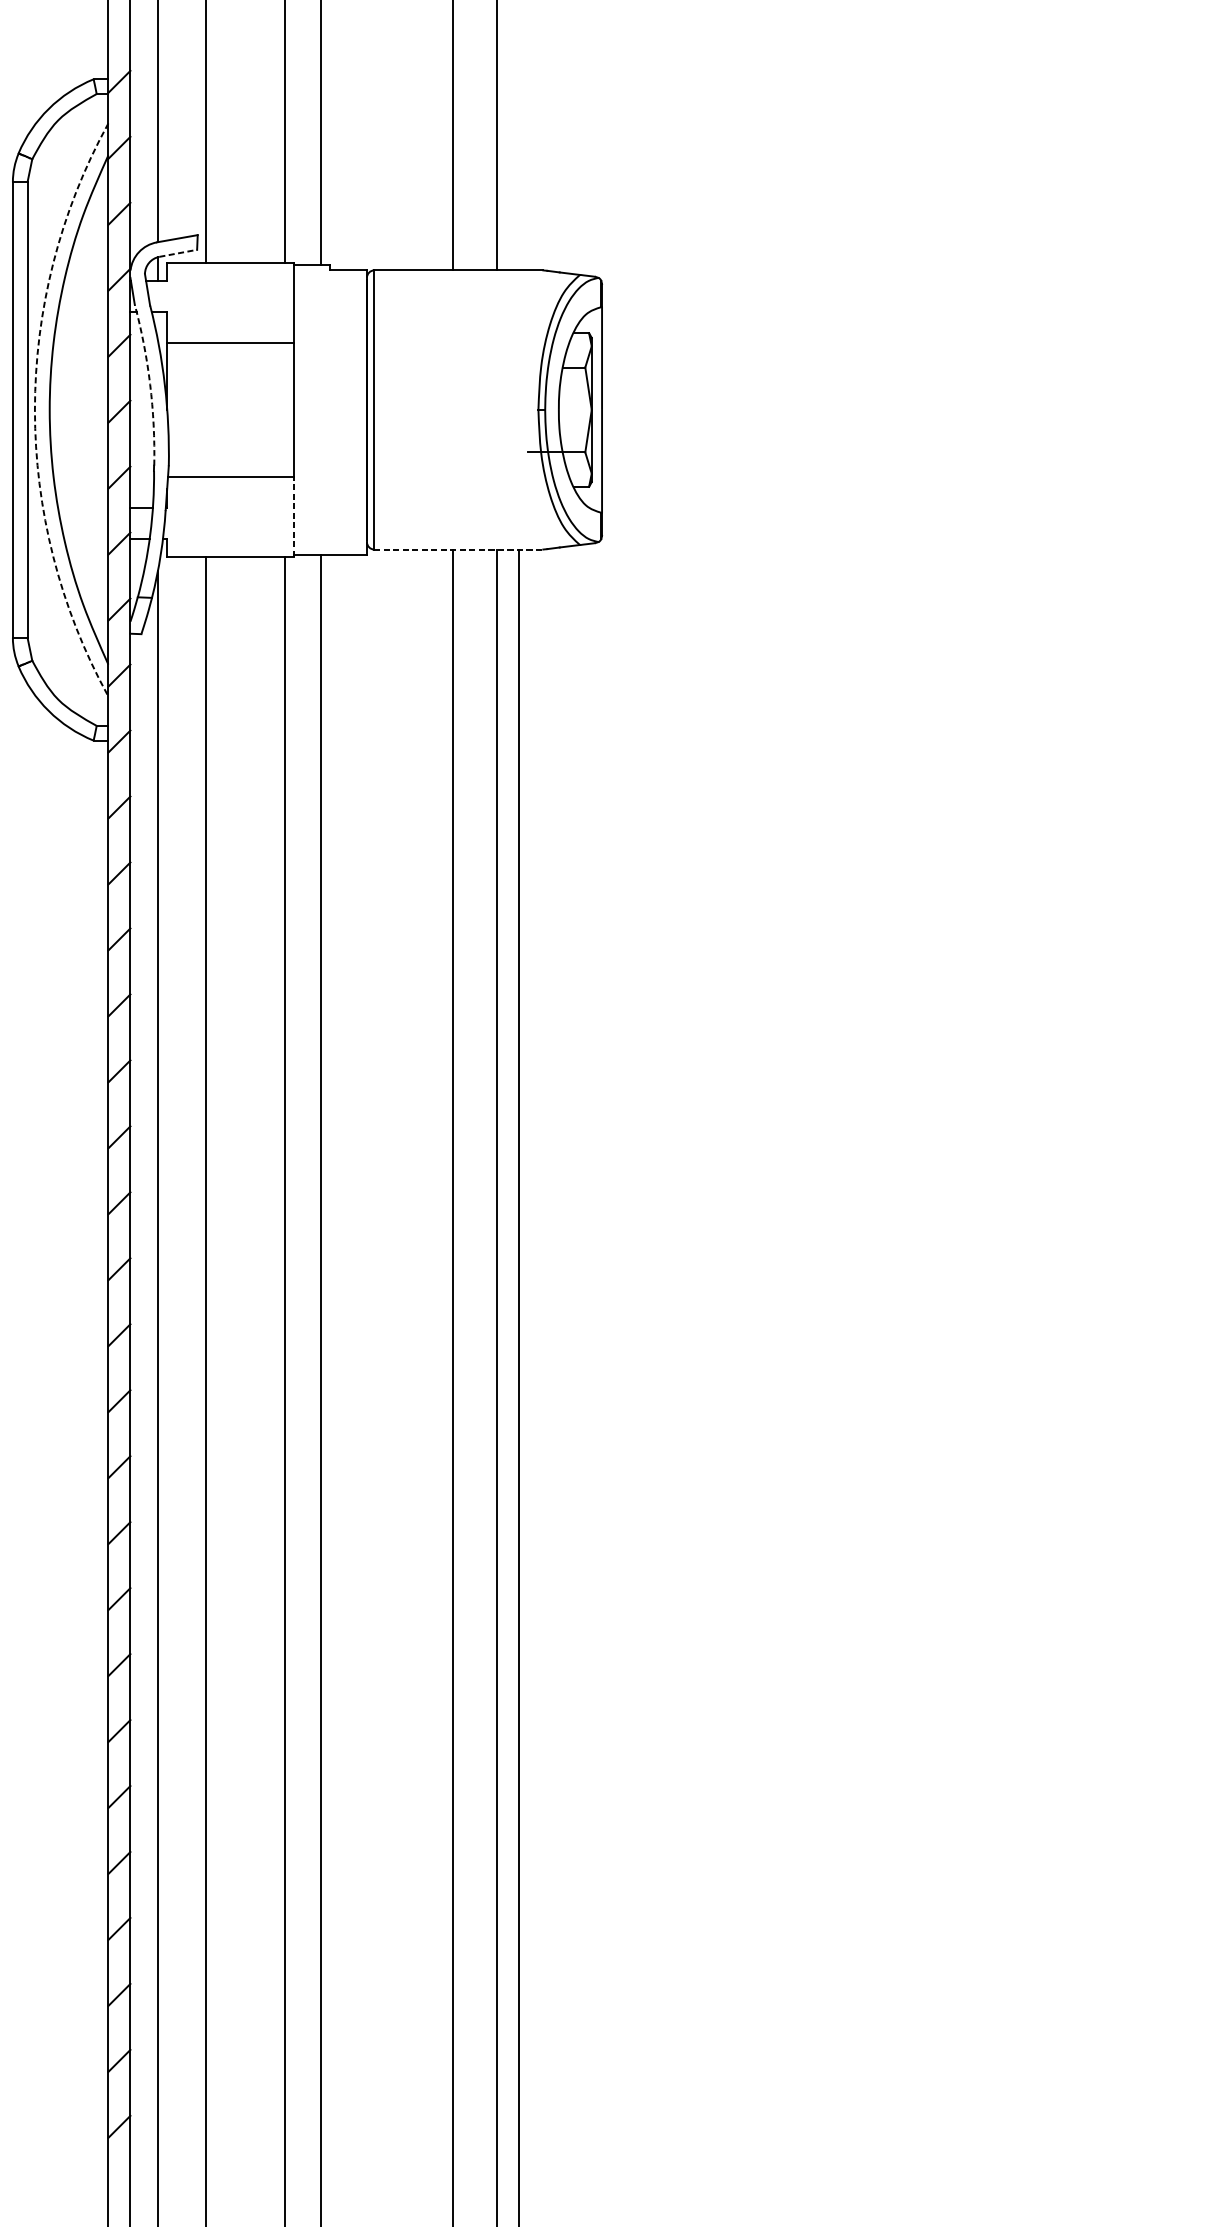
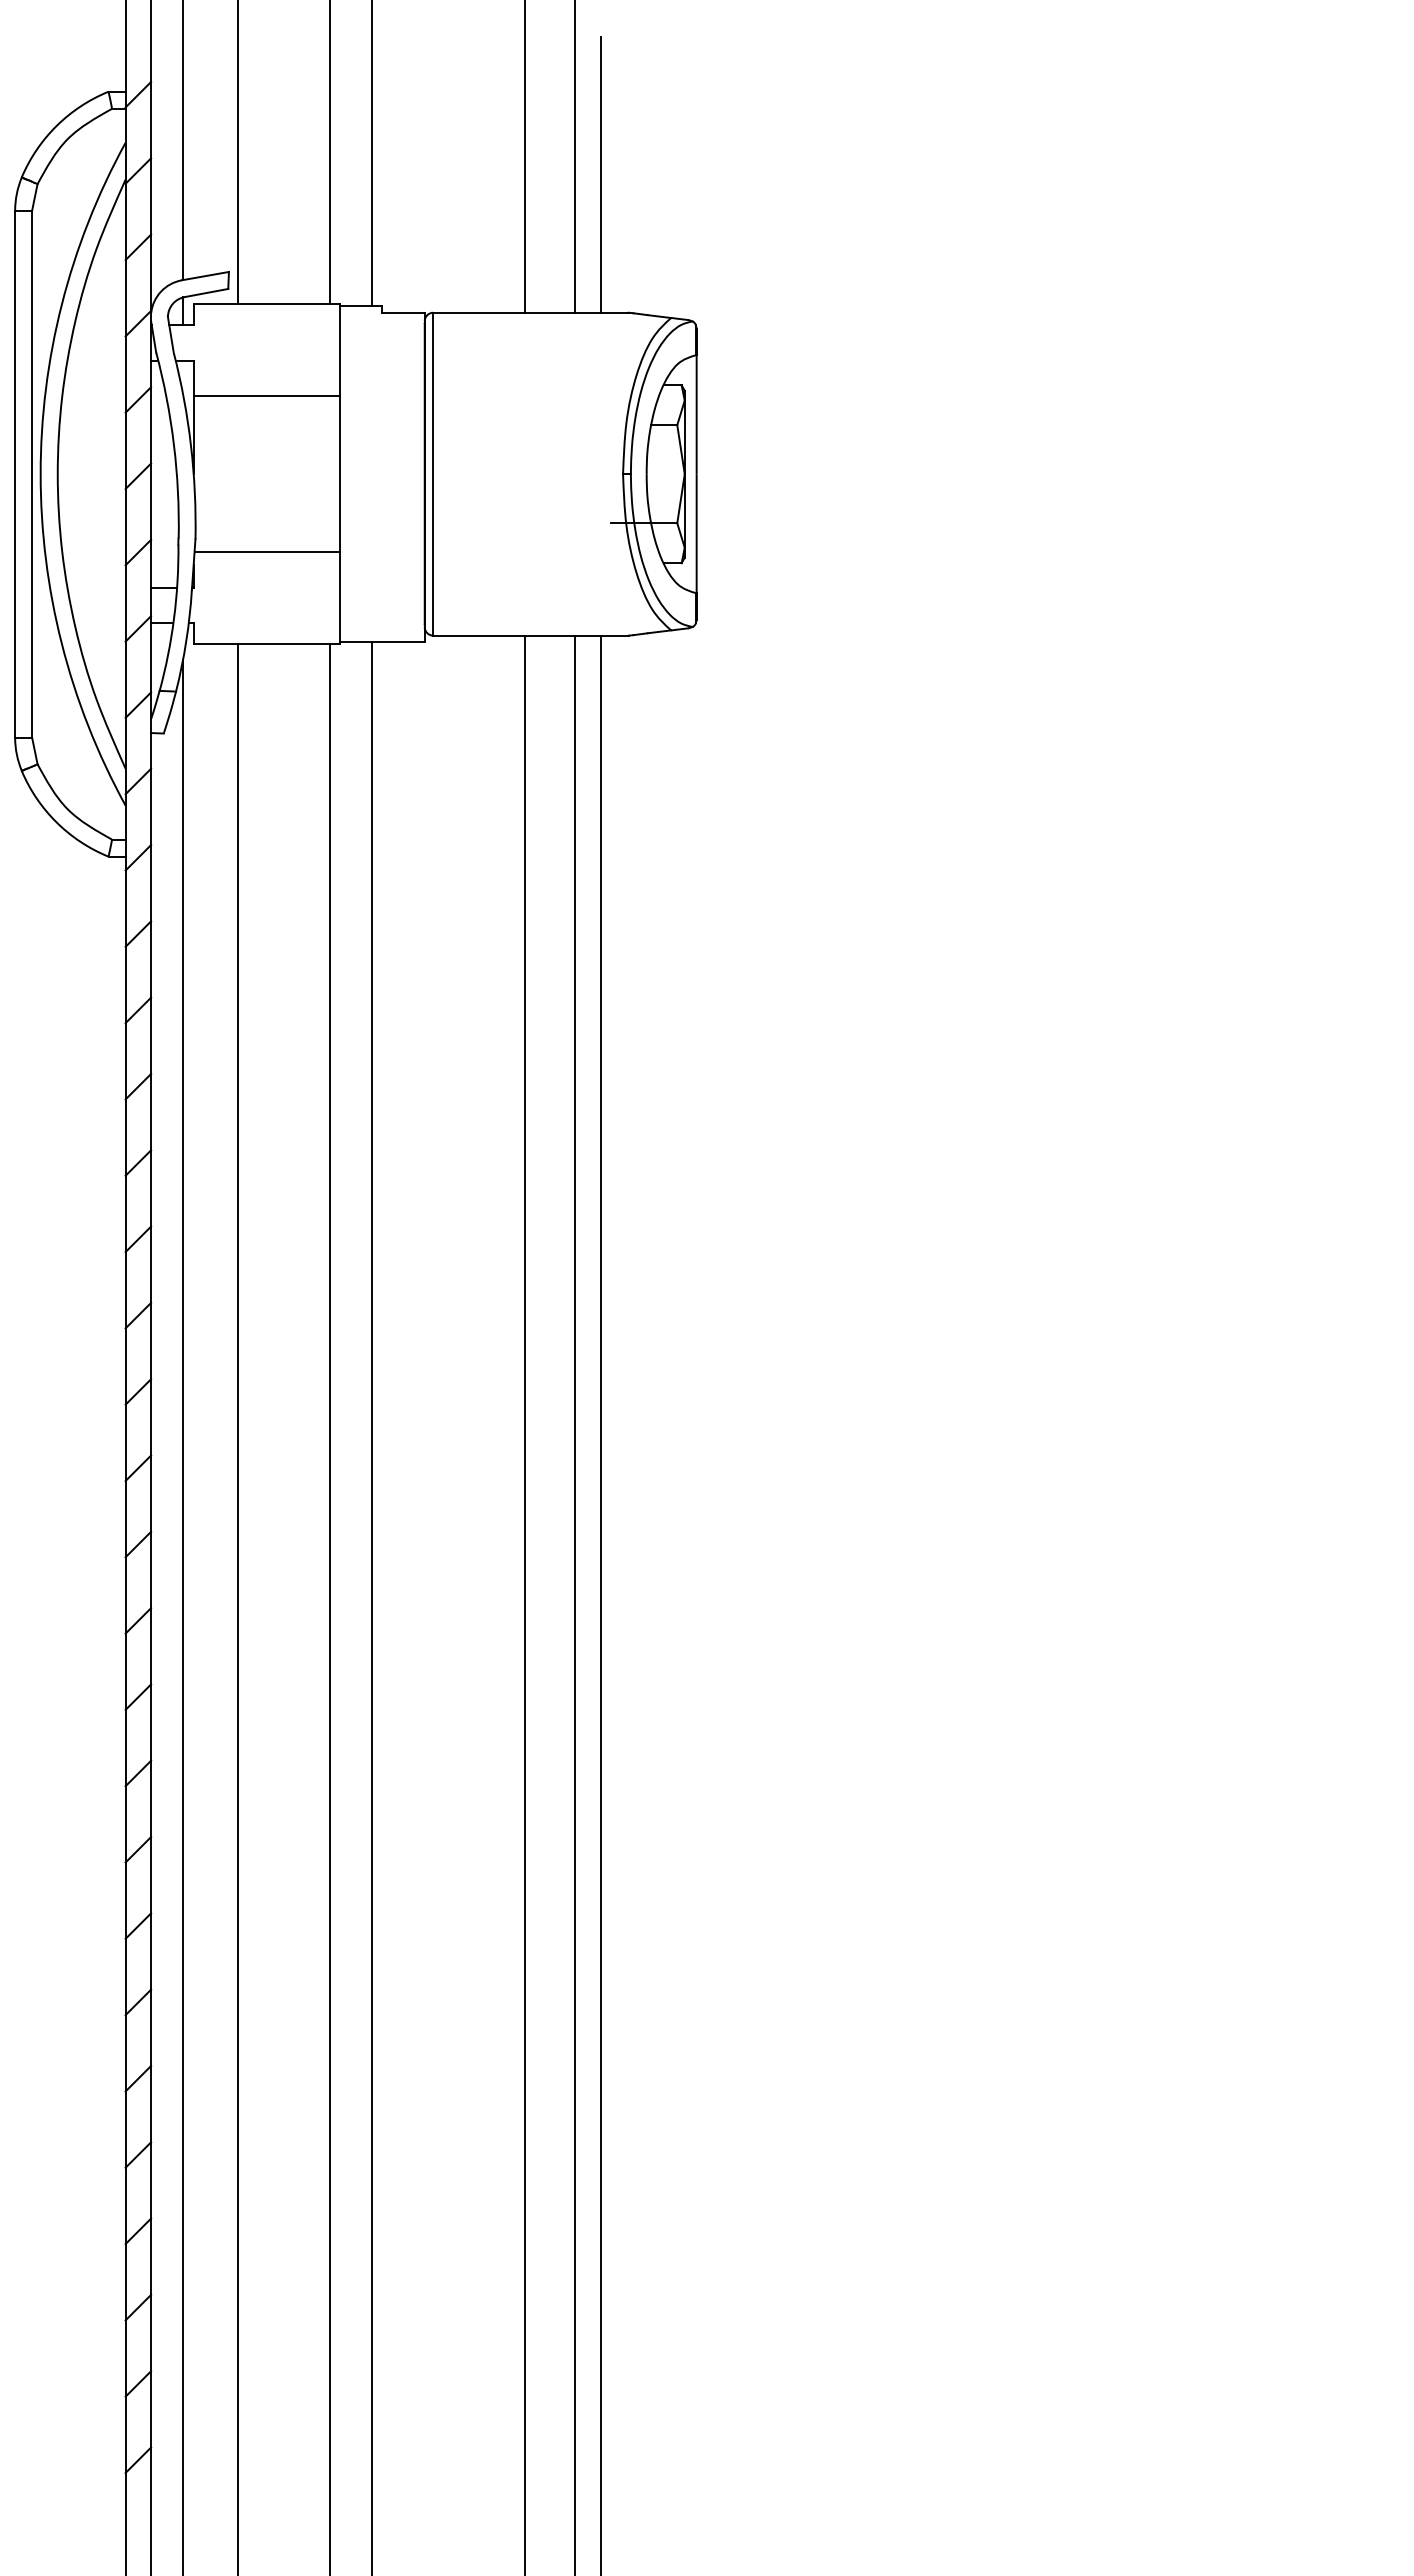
line: (518, 150) -> (600, 174), added
line: (178, 252) -> (206, 292), dashed -> solid
arc: (149, 384) -> (173, 444), dashed -> solid
arc: (34, 410) -> (40, 474), dashed -> solid
line: (293, 516) -> (339, 597), dashed -> solid
line: (458, 549) -> (530, 635), dashed -> solid

